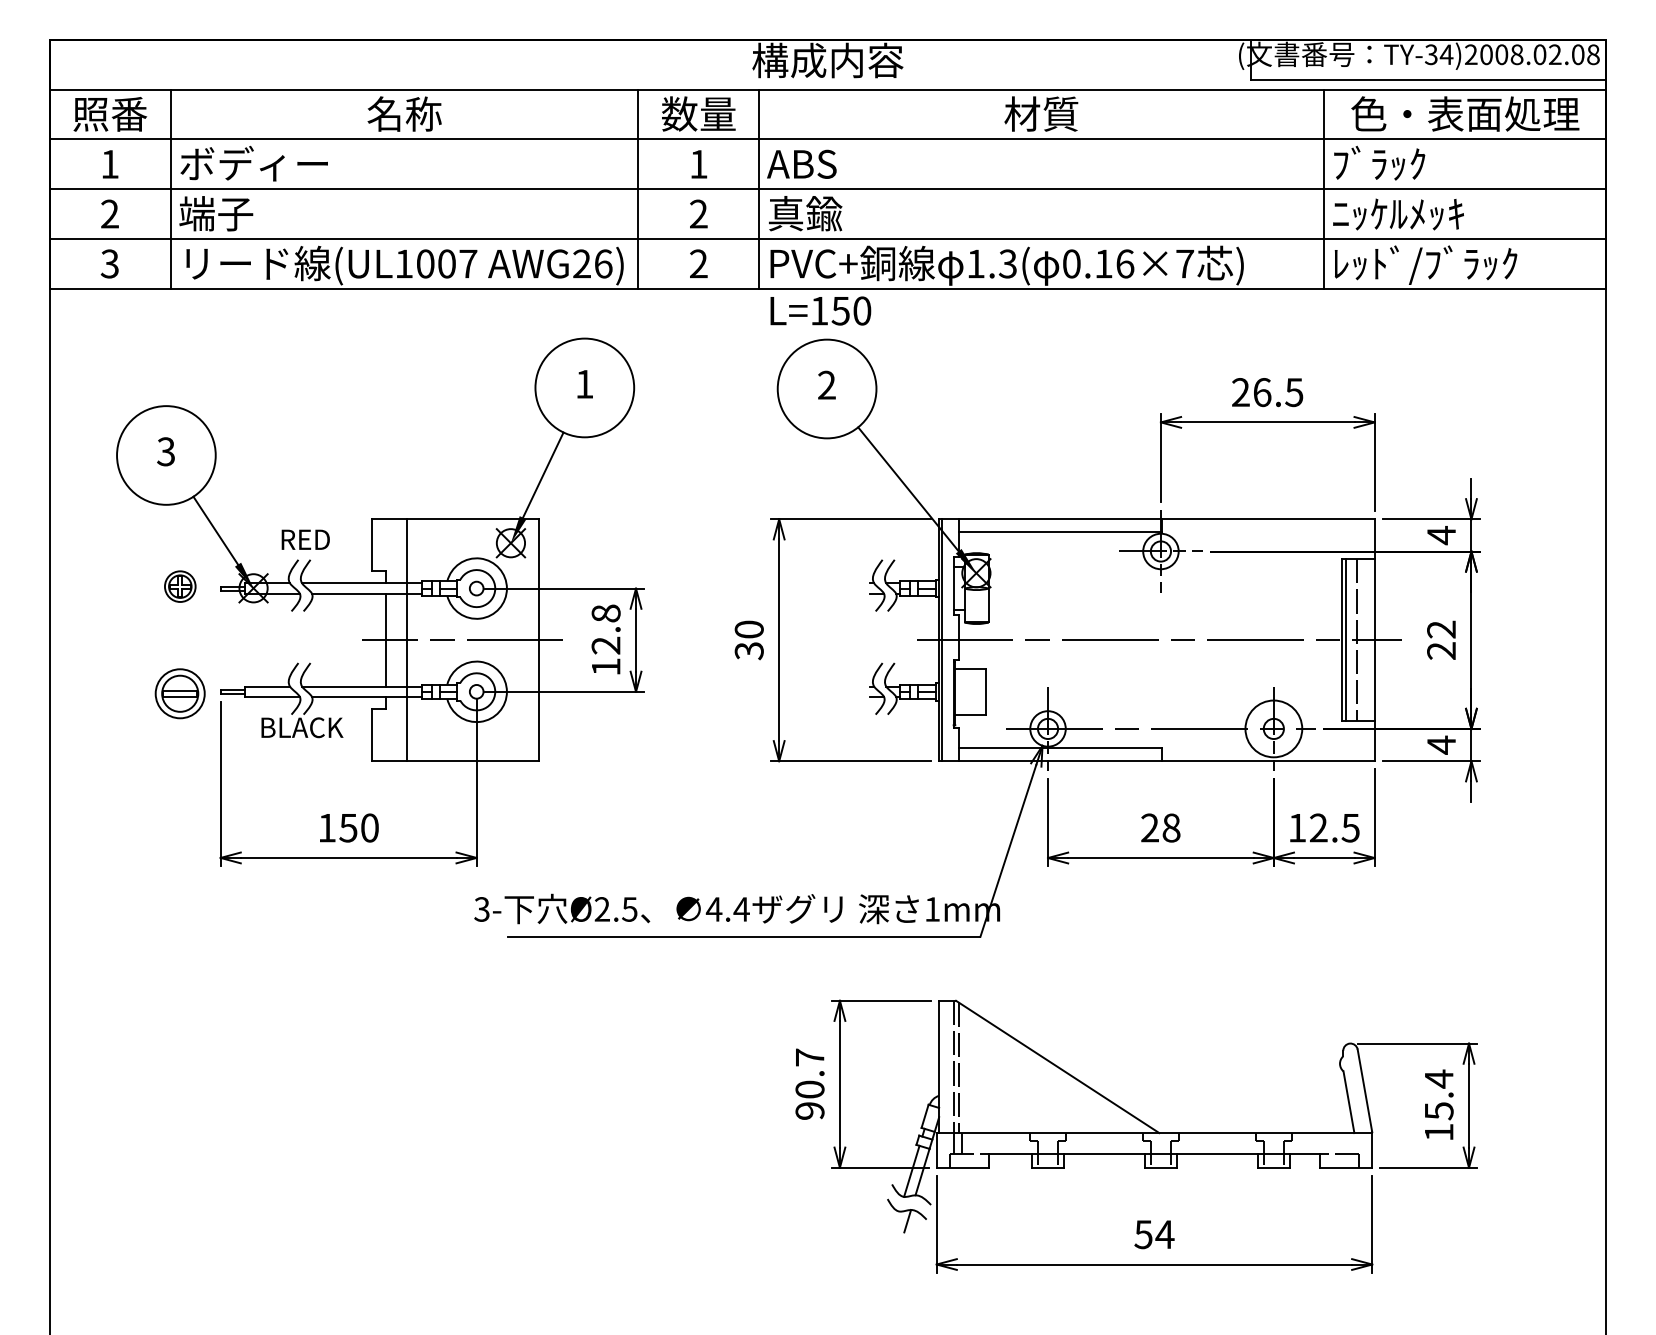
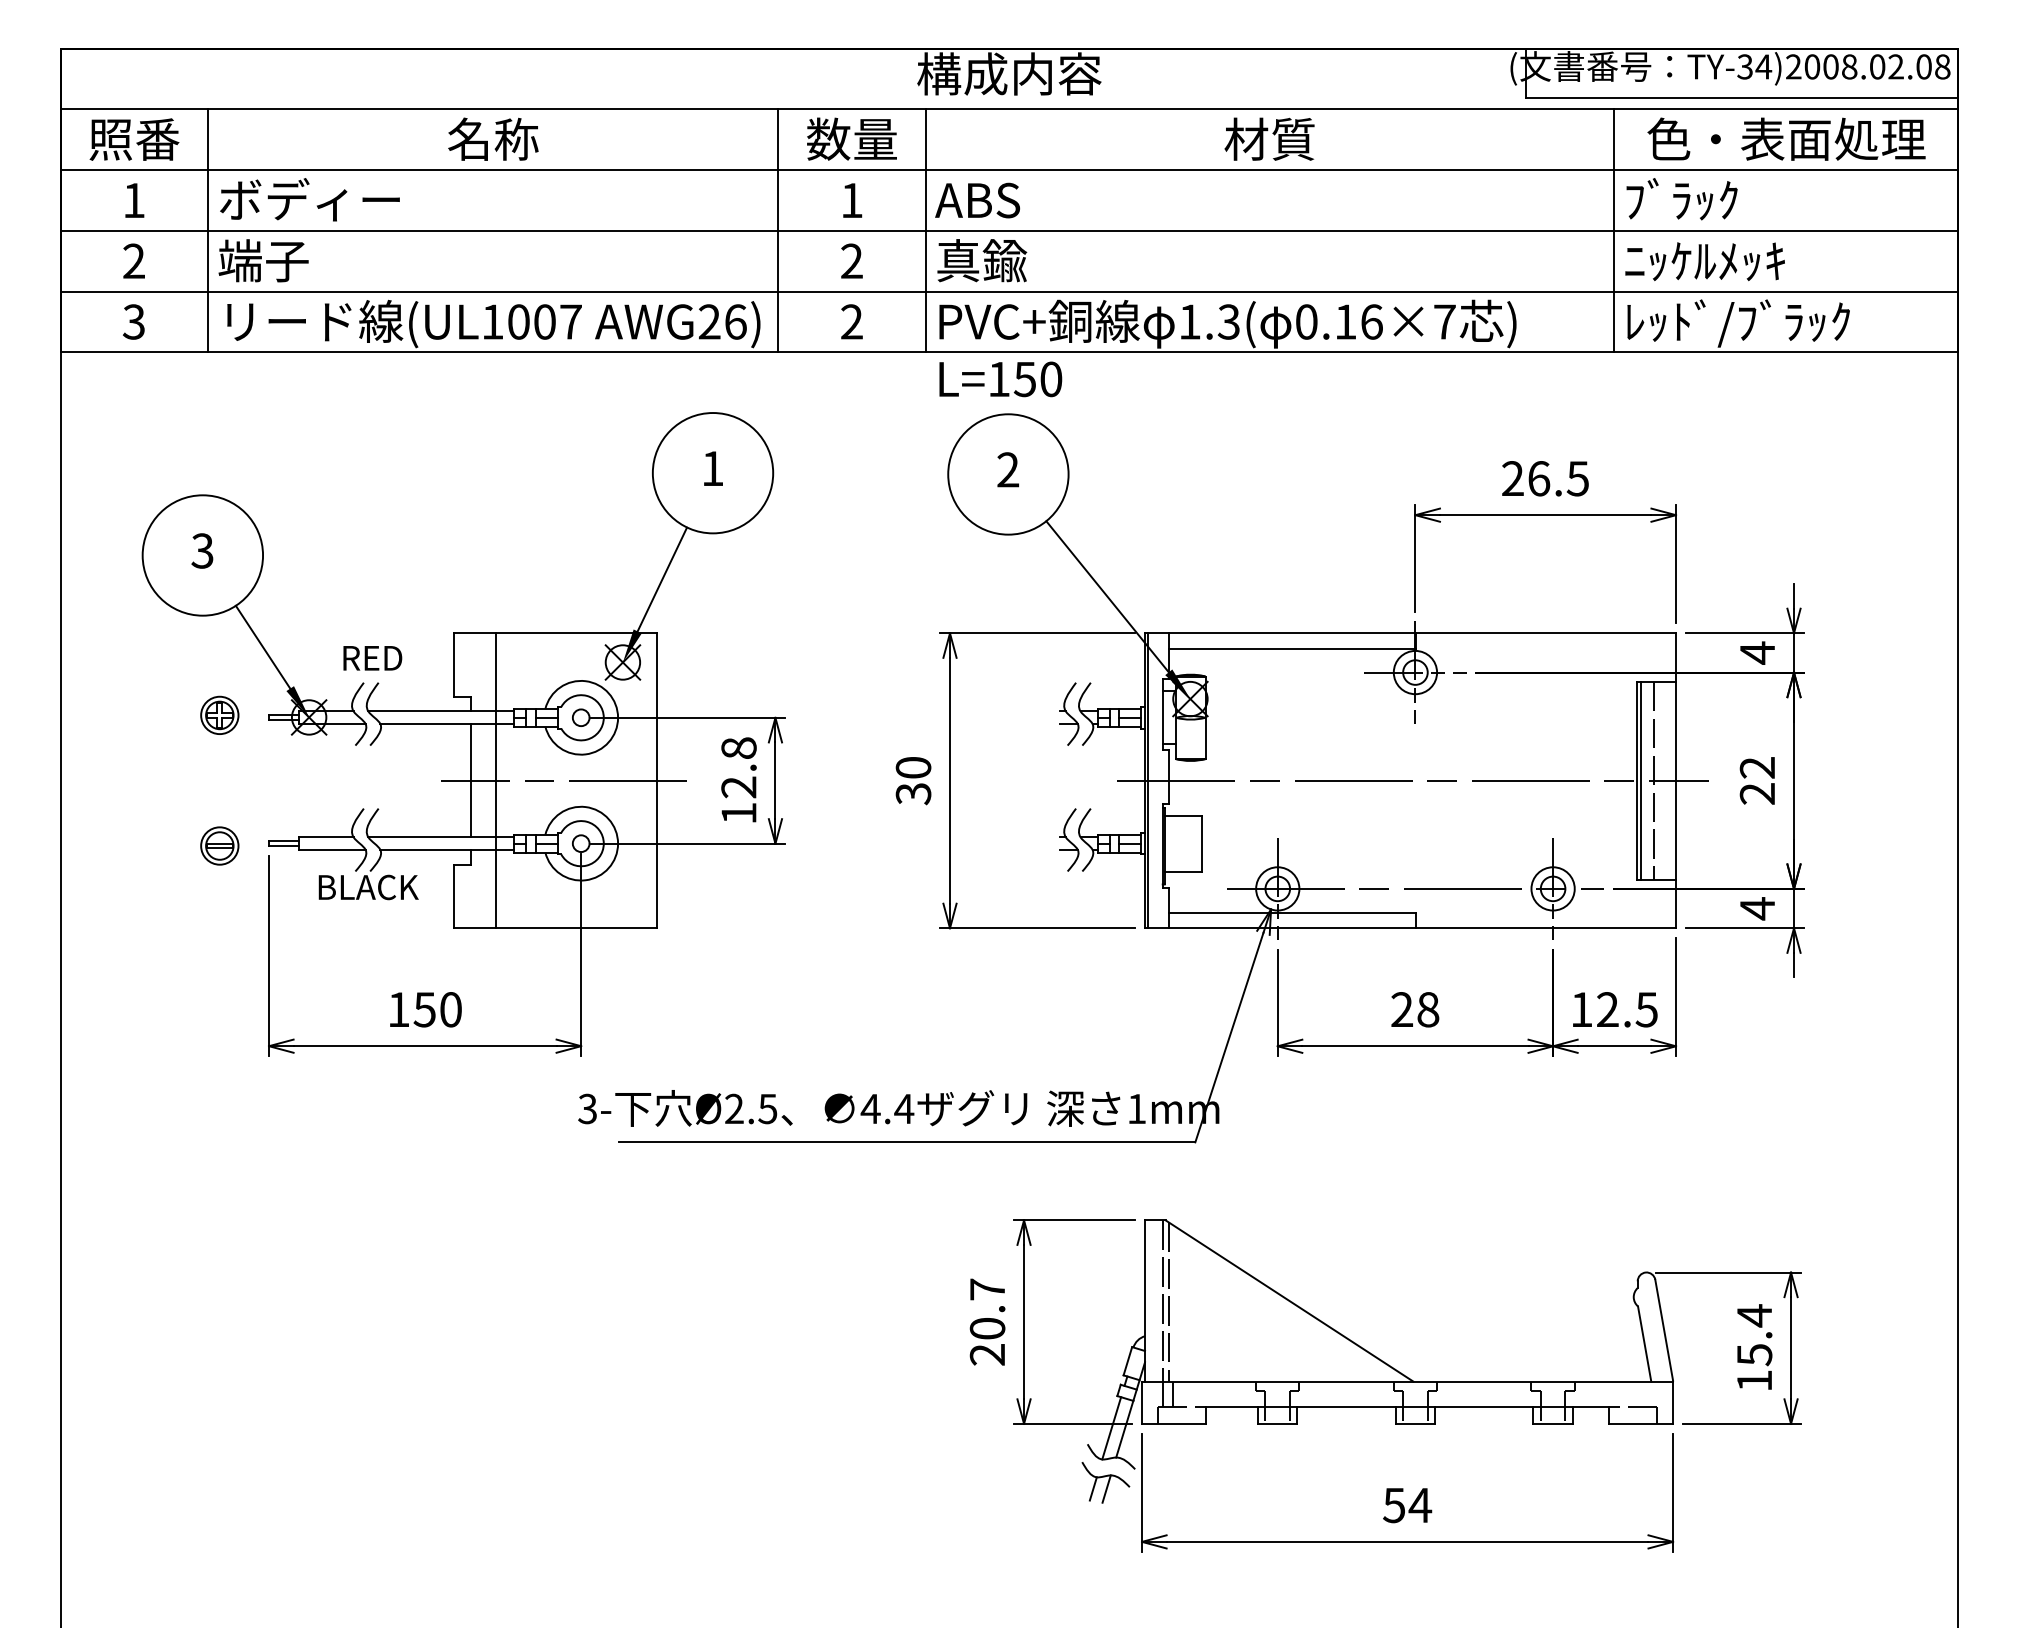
part: (180, 693) -> (219, 845), size x0.62
circle: (1273, 728) -> (1552, 888), size x0.62
text: (809, 1110) -> (987, 1354), 90.7 -> 20.7
line: (896, 1220) -> (1092, 1488), added

